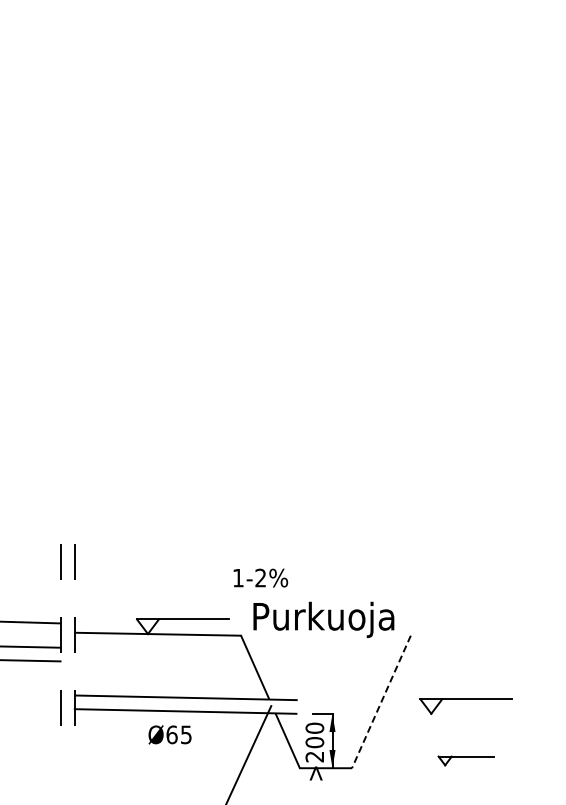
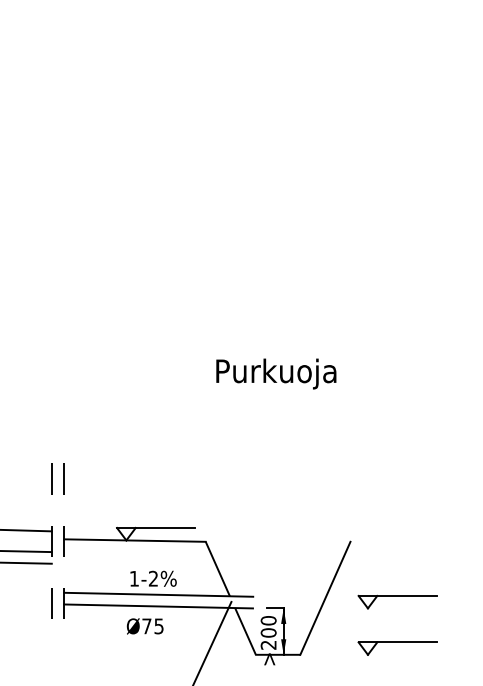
text: (260, 577) -> (153, 578), moved
text: (323, 619) -> (276, 373), moved
line: (381, 702) -> (325, 598), dashed -> solid
text: (171, 734) -> (146, 626), Ø65 -> Ø75
part: (465, 760) -> (397, 648), size x1.67

